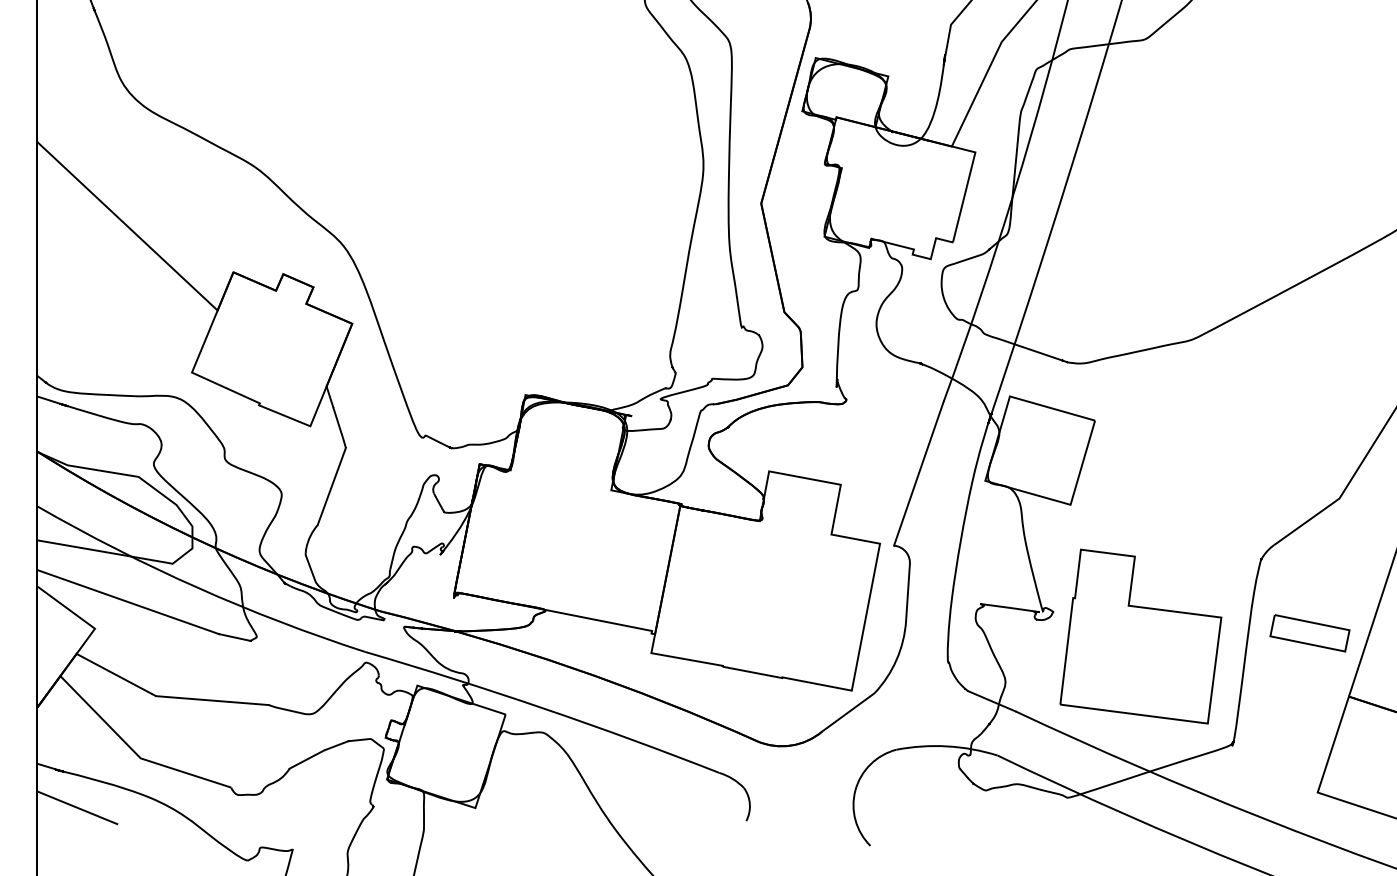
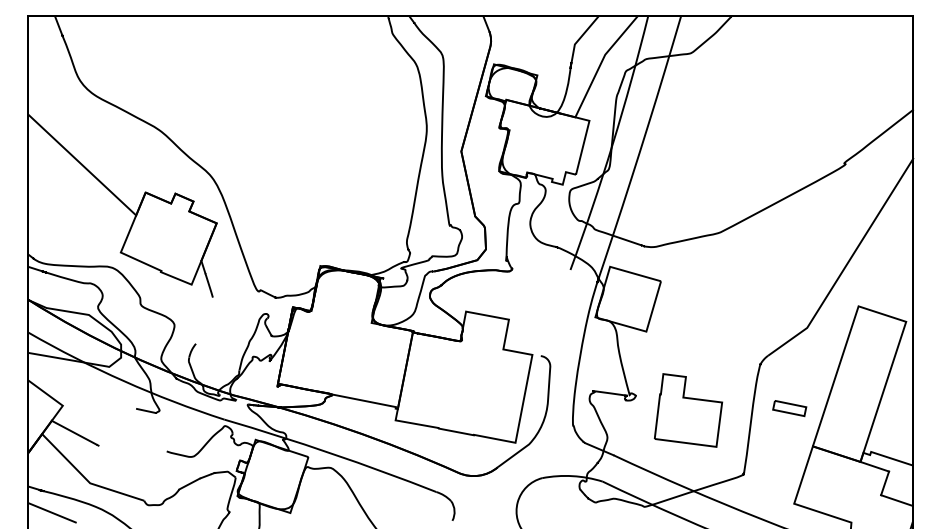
line: (918, 472) -> (555, 312), removed
line: (331, 486) -> (204, 320), removed
line: (127, 601) -> (82, 389), removed
part: (1309, 633) -> (789, 408), size x0.7
part: (1140, 636) -> (688, 410), size x0.7
line: (211, 700) -> (132, 448), removed

